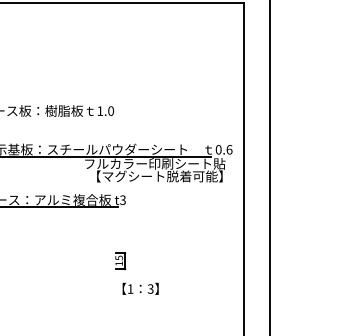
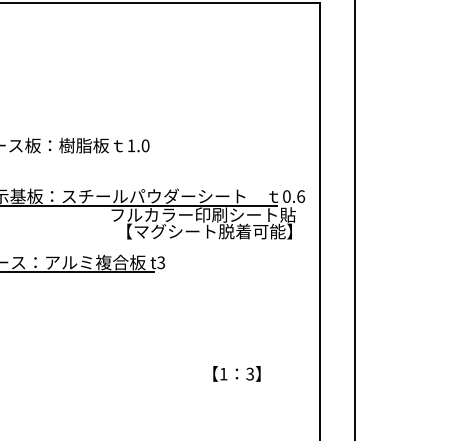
part: (120, 261) -> (157, 343), removed
text: (140, 288) -> (236, 373), moved

